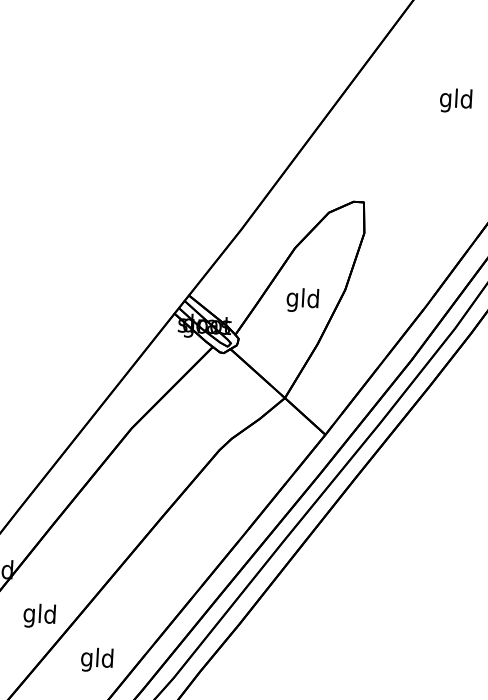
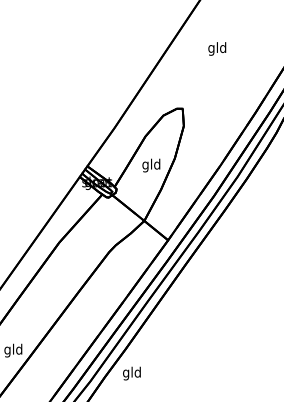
text: (456, 99) -> (217, 48), moved
text: (96, 659) -> (131, 373), moved

